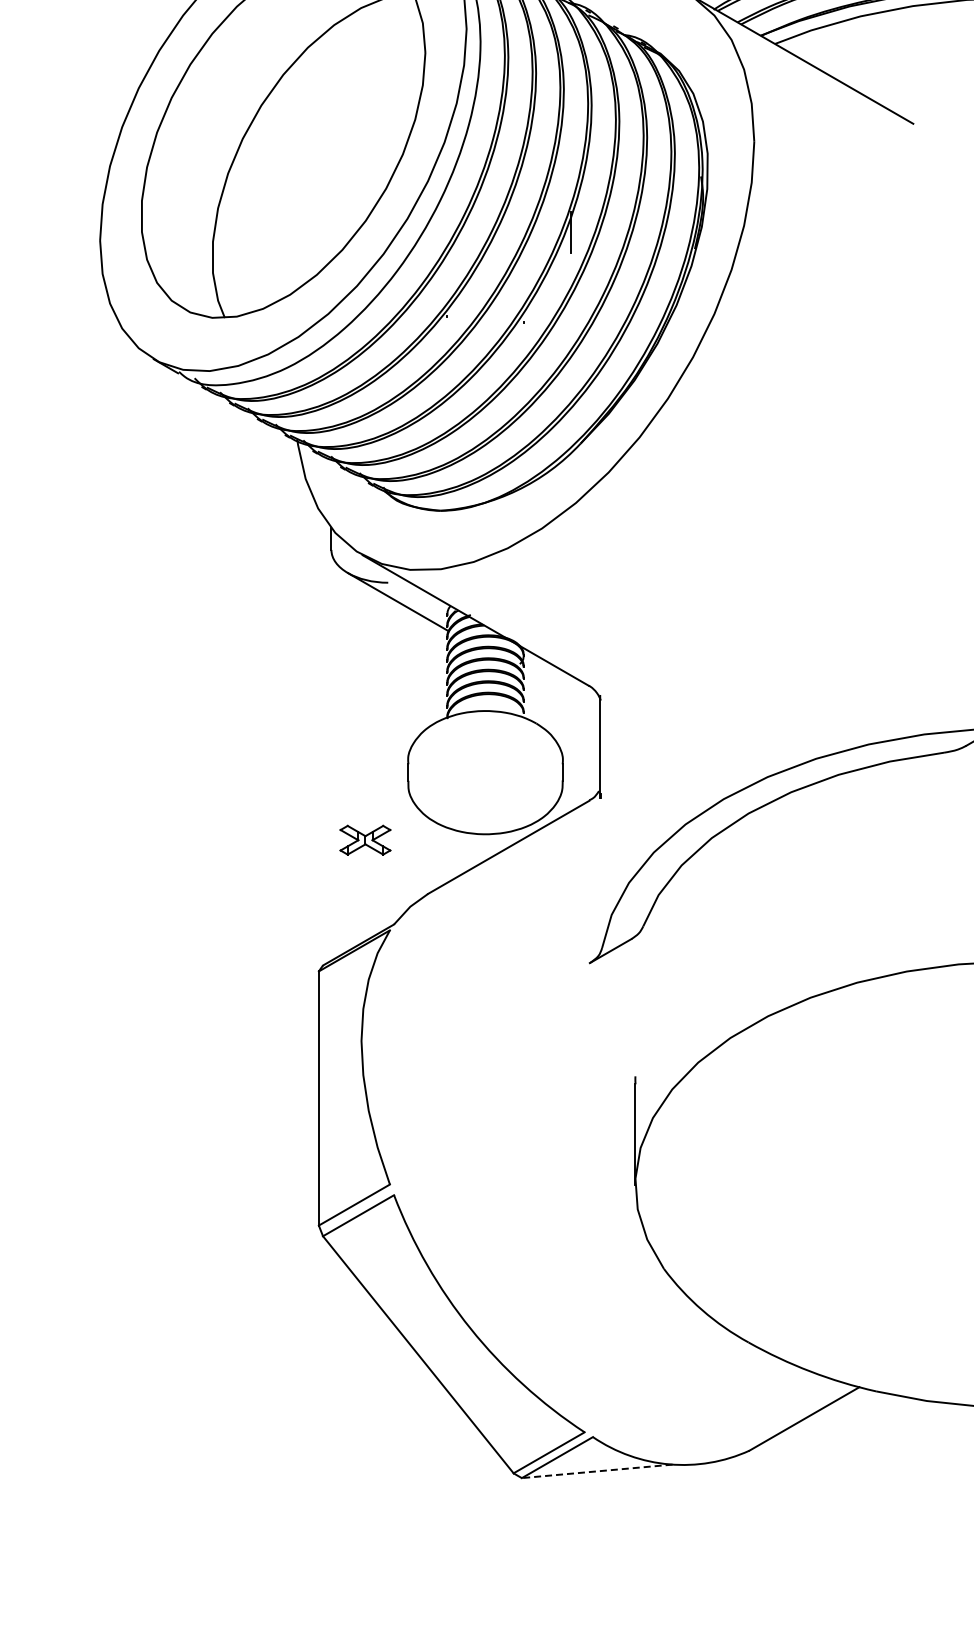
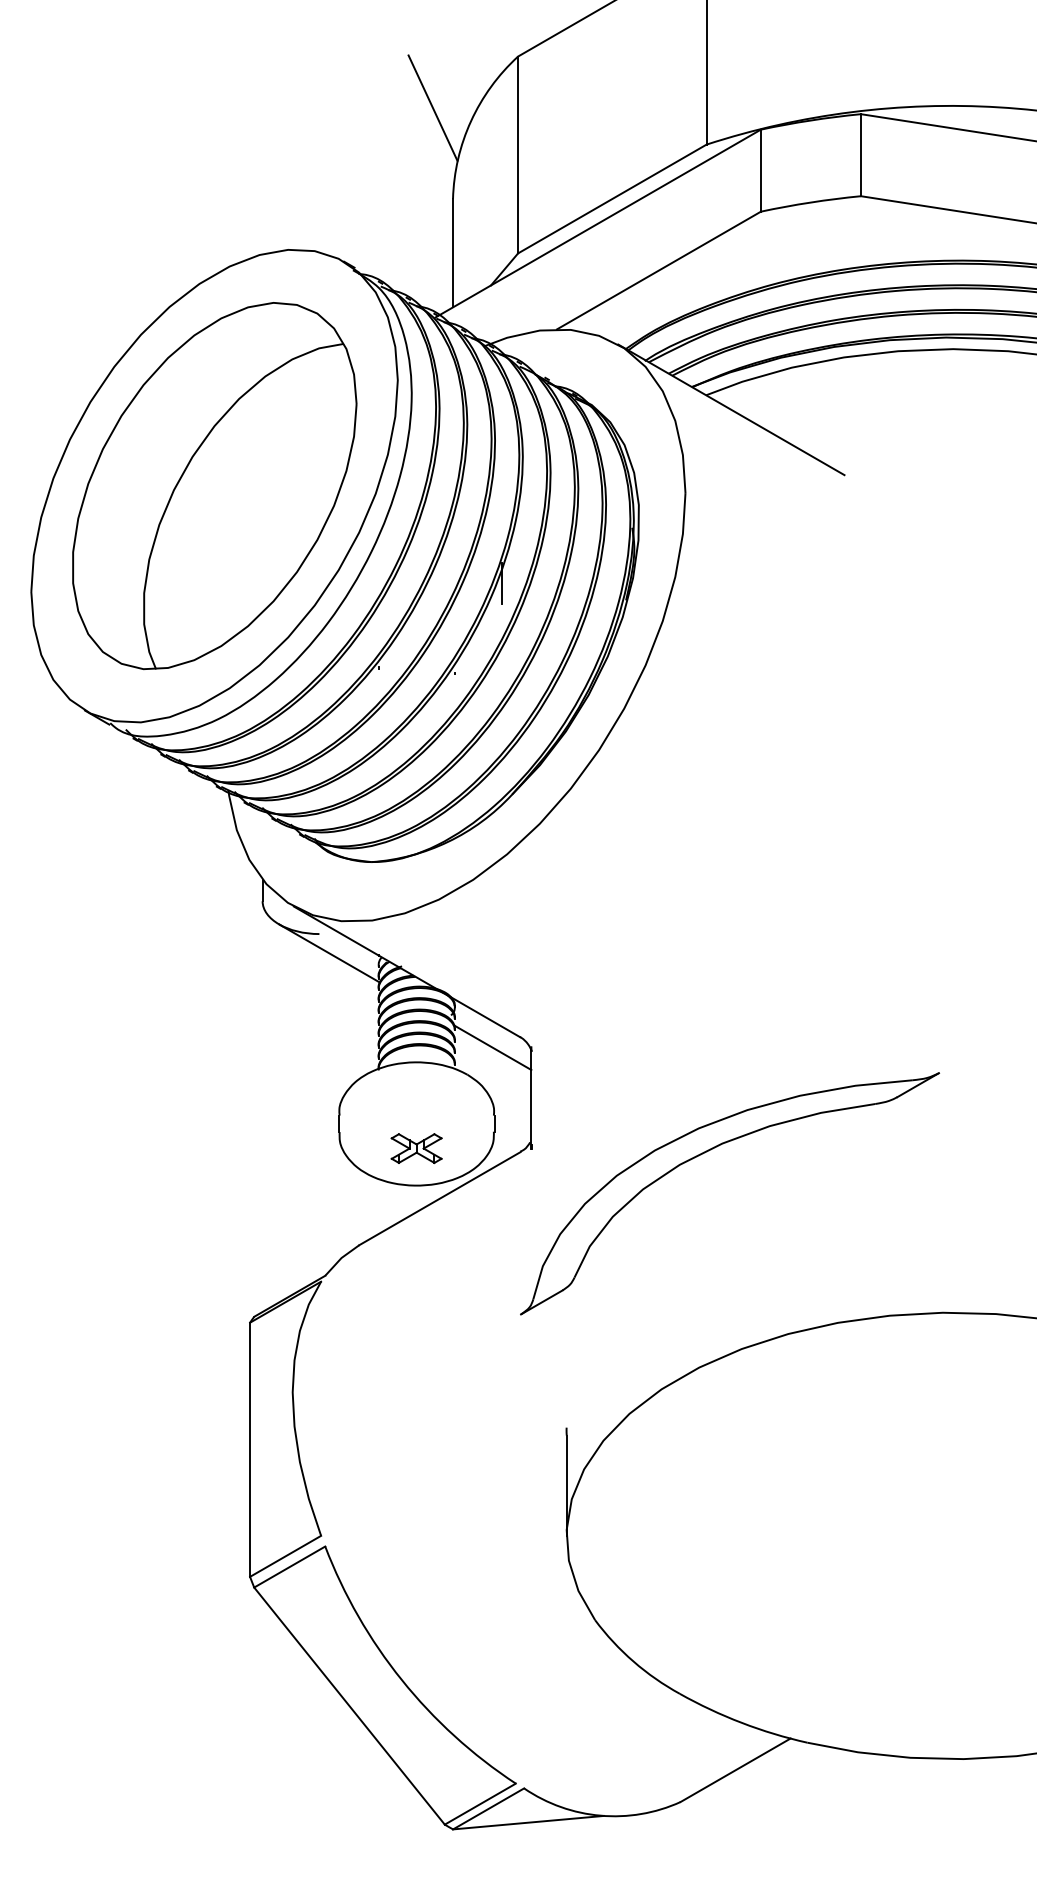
line: (561, 696) -> (492, 1047), added
part: (365, 840) -> (416, 1148), moved
line: (597, 1471) -> (528, 1822), dashed -> solid

